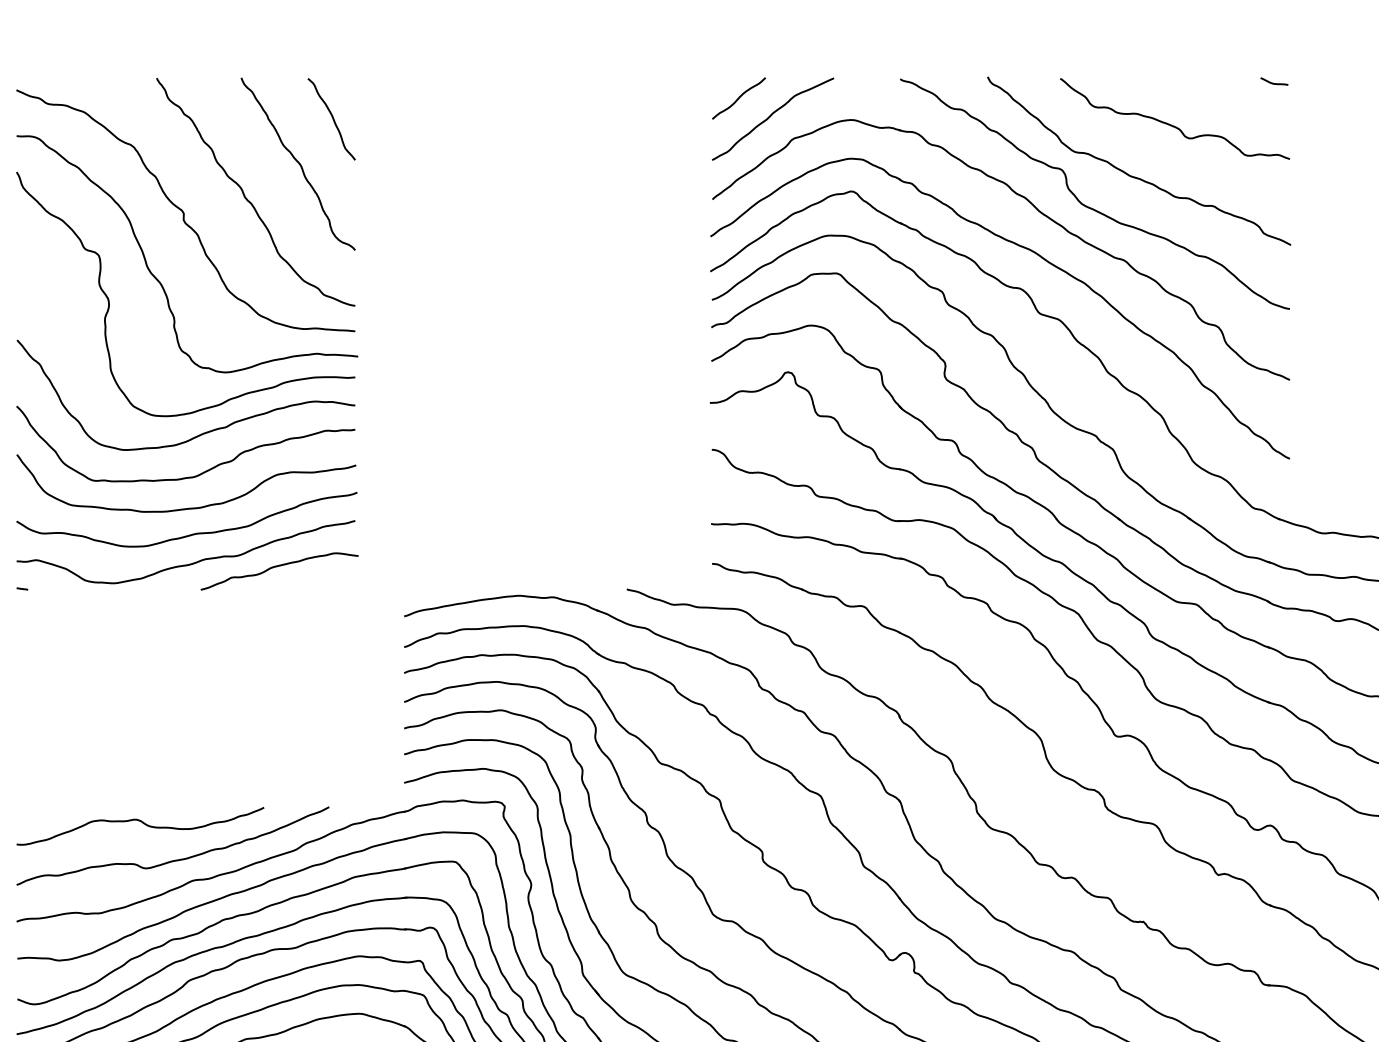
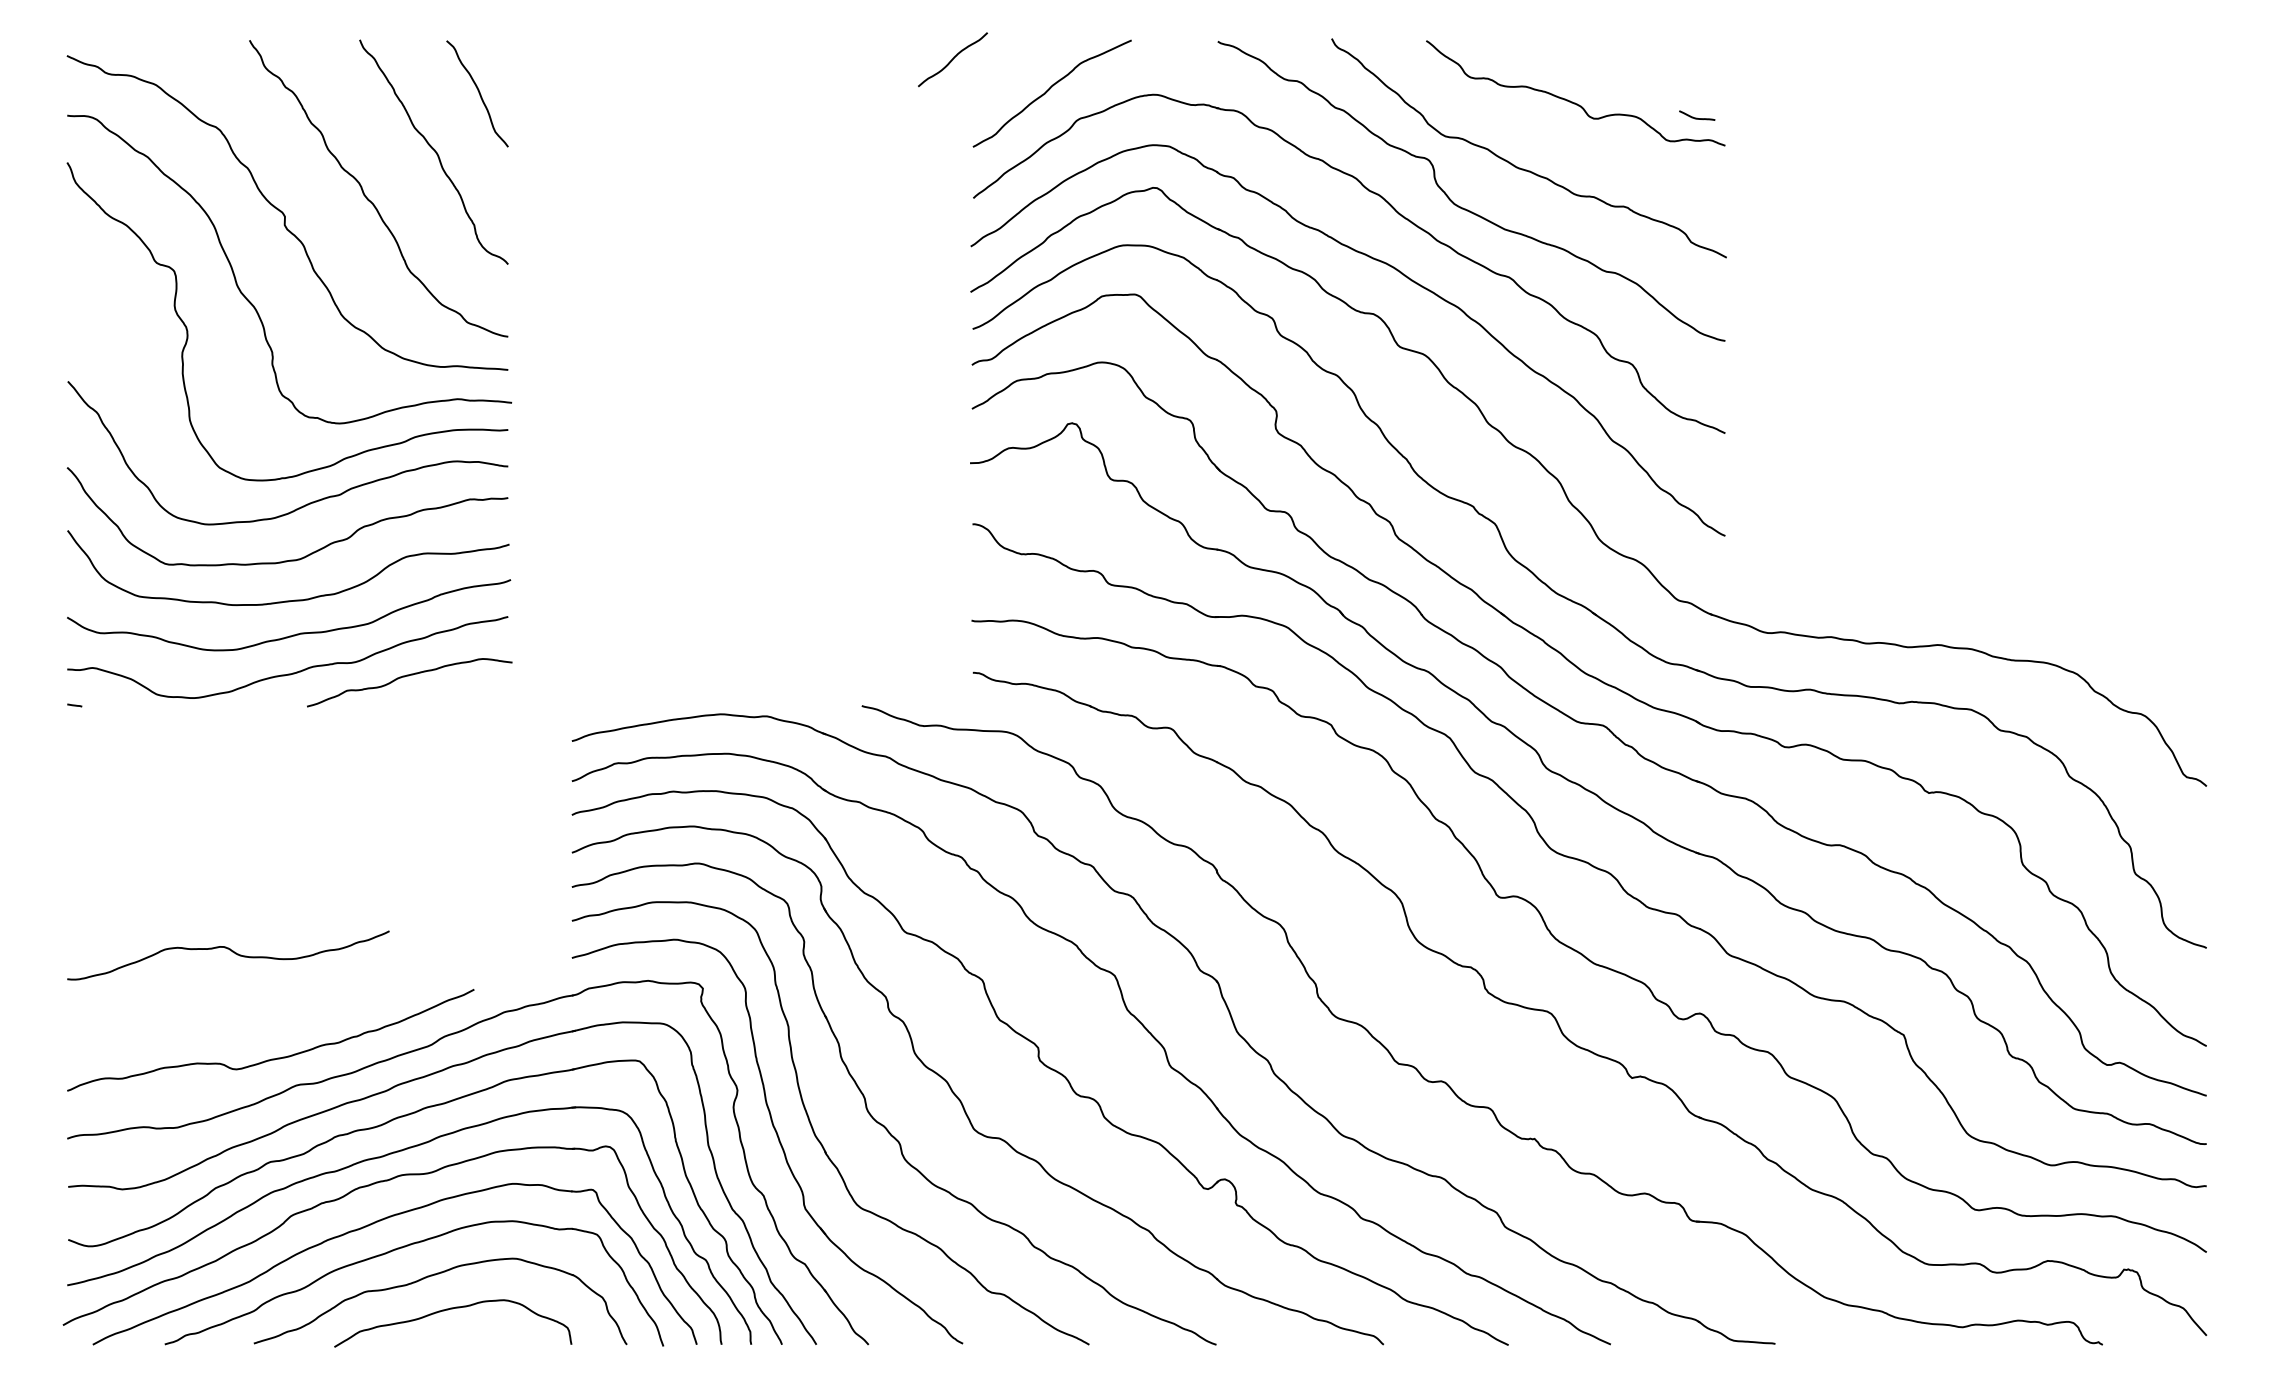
curve: (1274, 82) -> (1697, 117), moved
curve: (738, 98) -> (952, 59), moved
curve: (142, 823) -> (231, 951), moved

